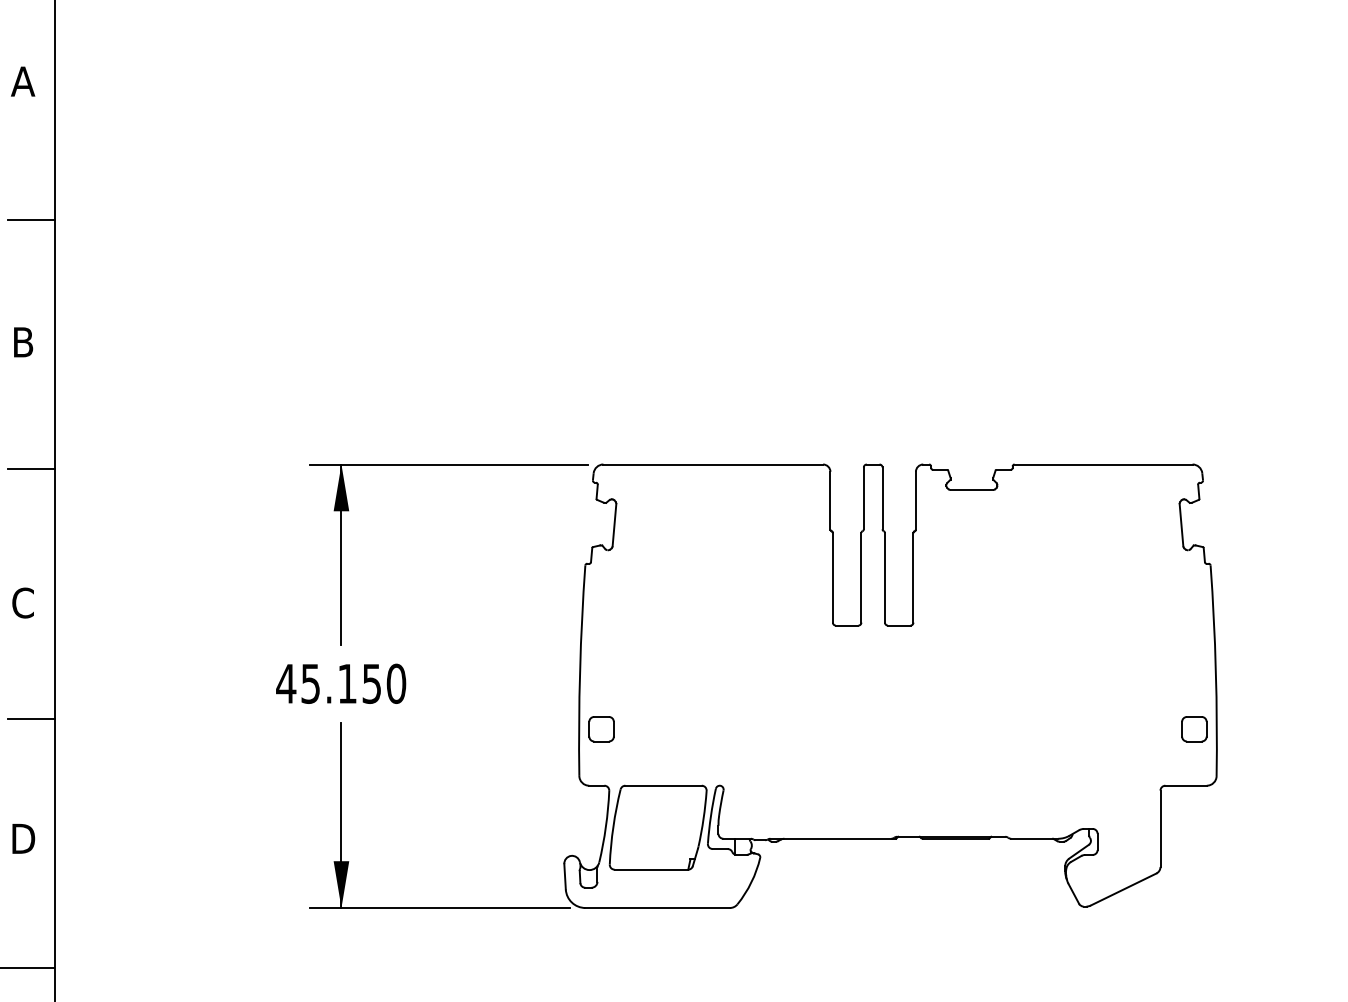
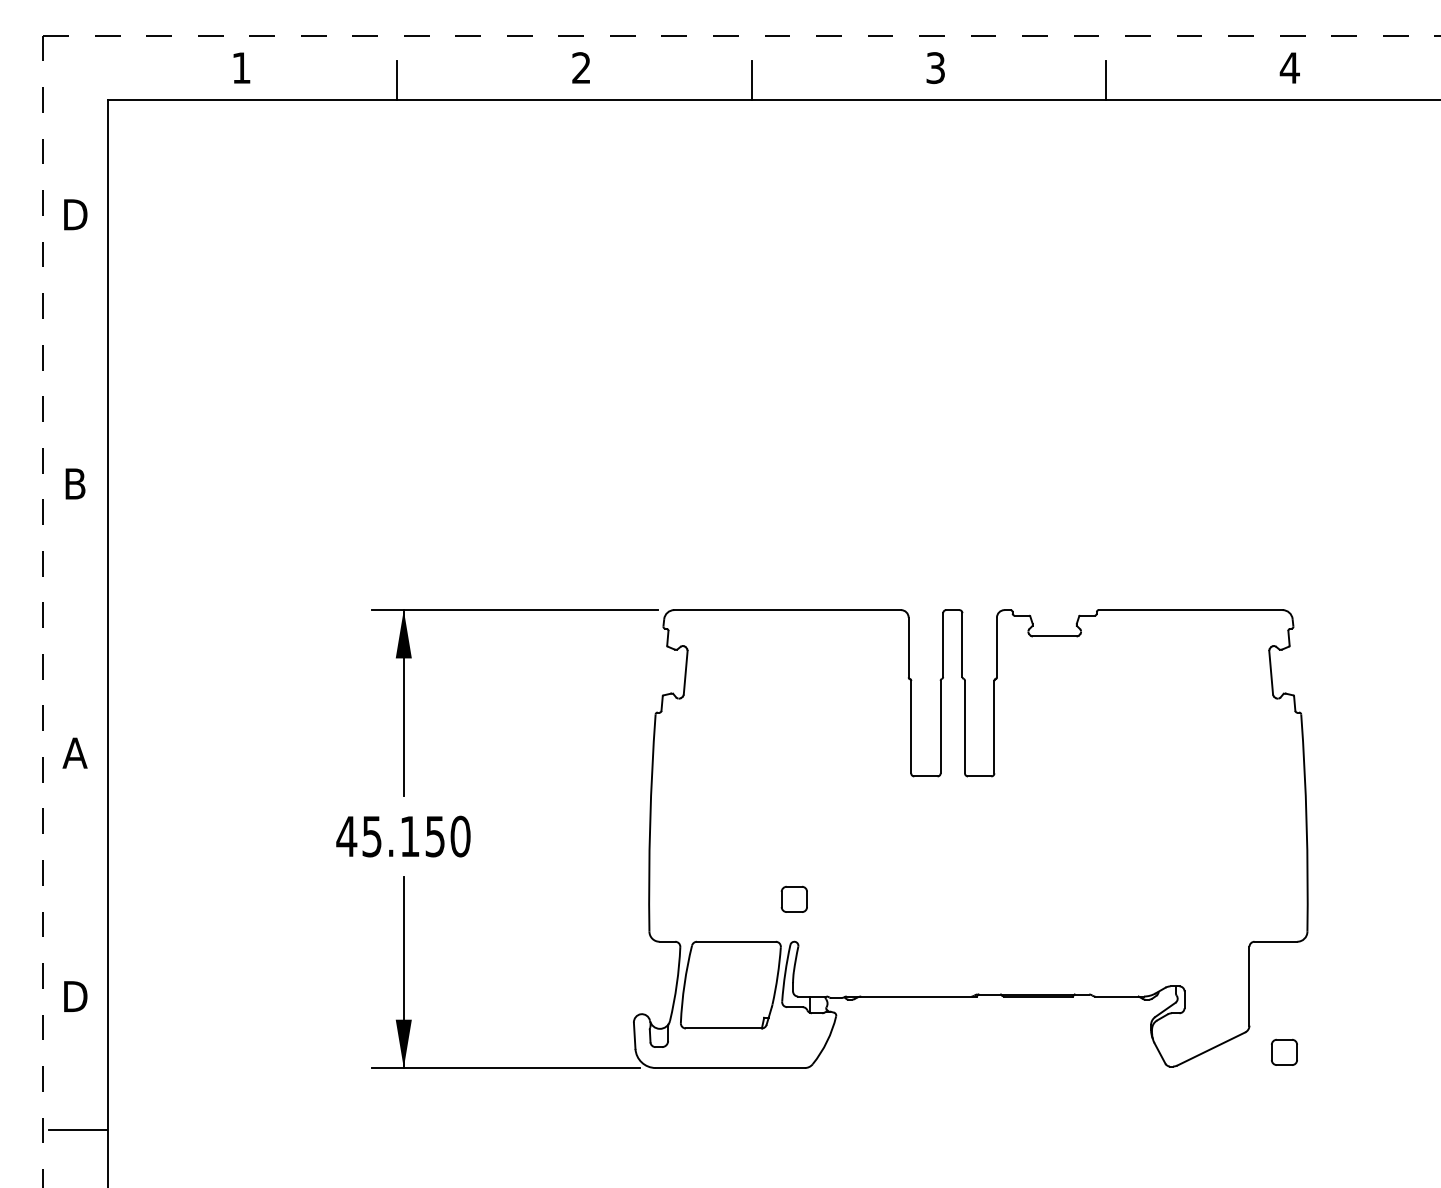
text: (22, 81) -> (74, 214), A -> D
line: (31, 219) -> (83, 357), removed
line: (31, 469) -> (83, 615), removed
text: (22, 603) -> (74, 753), C -> A
line: (31, 718) -> (83, 872), removed
part: (600, 728) -> (793, 898), moved
part: (1194, 728) -> (1284, 1051), moved

